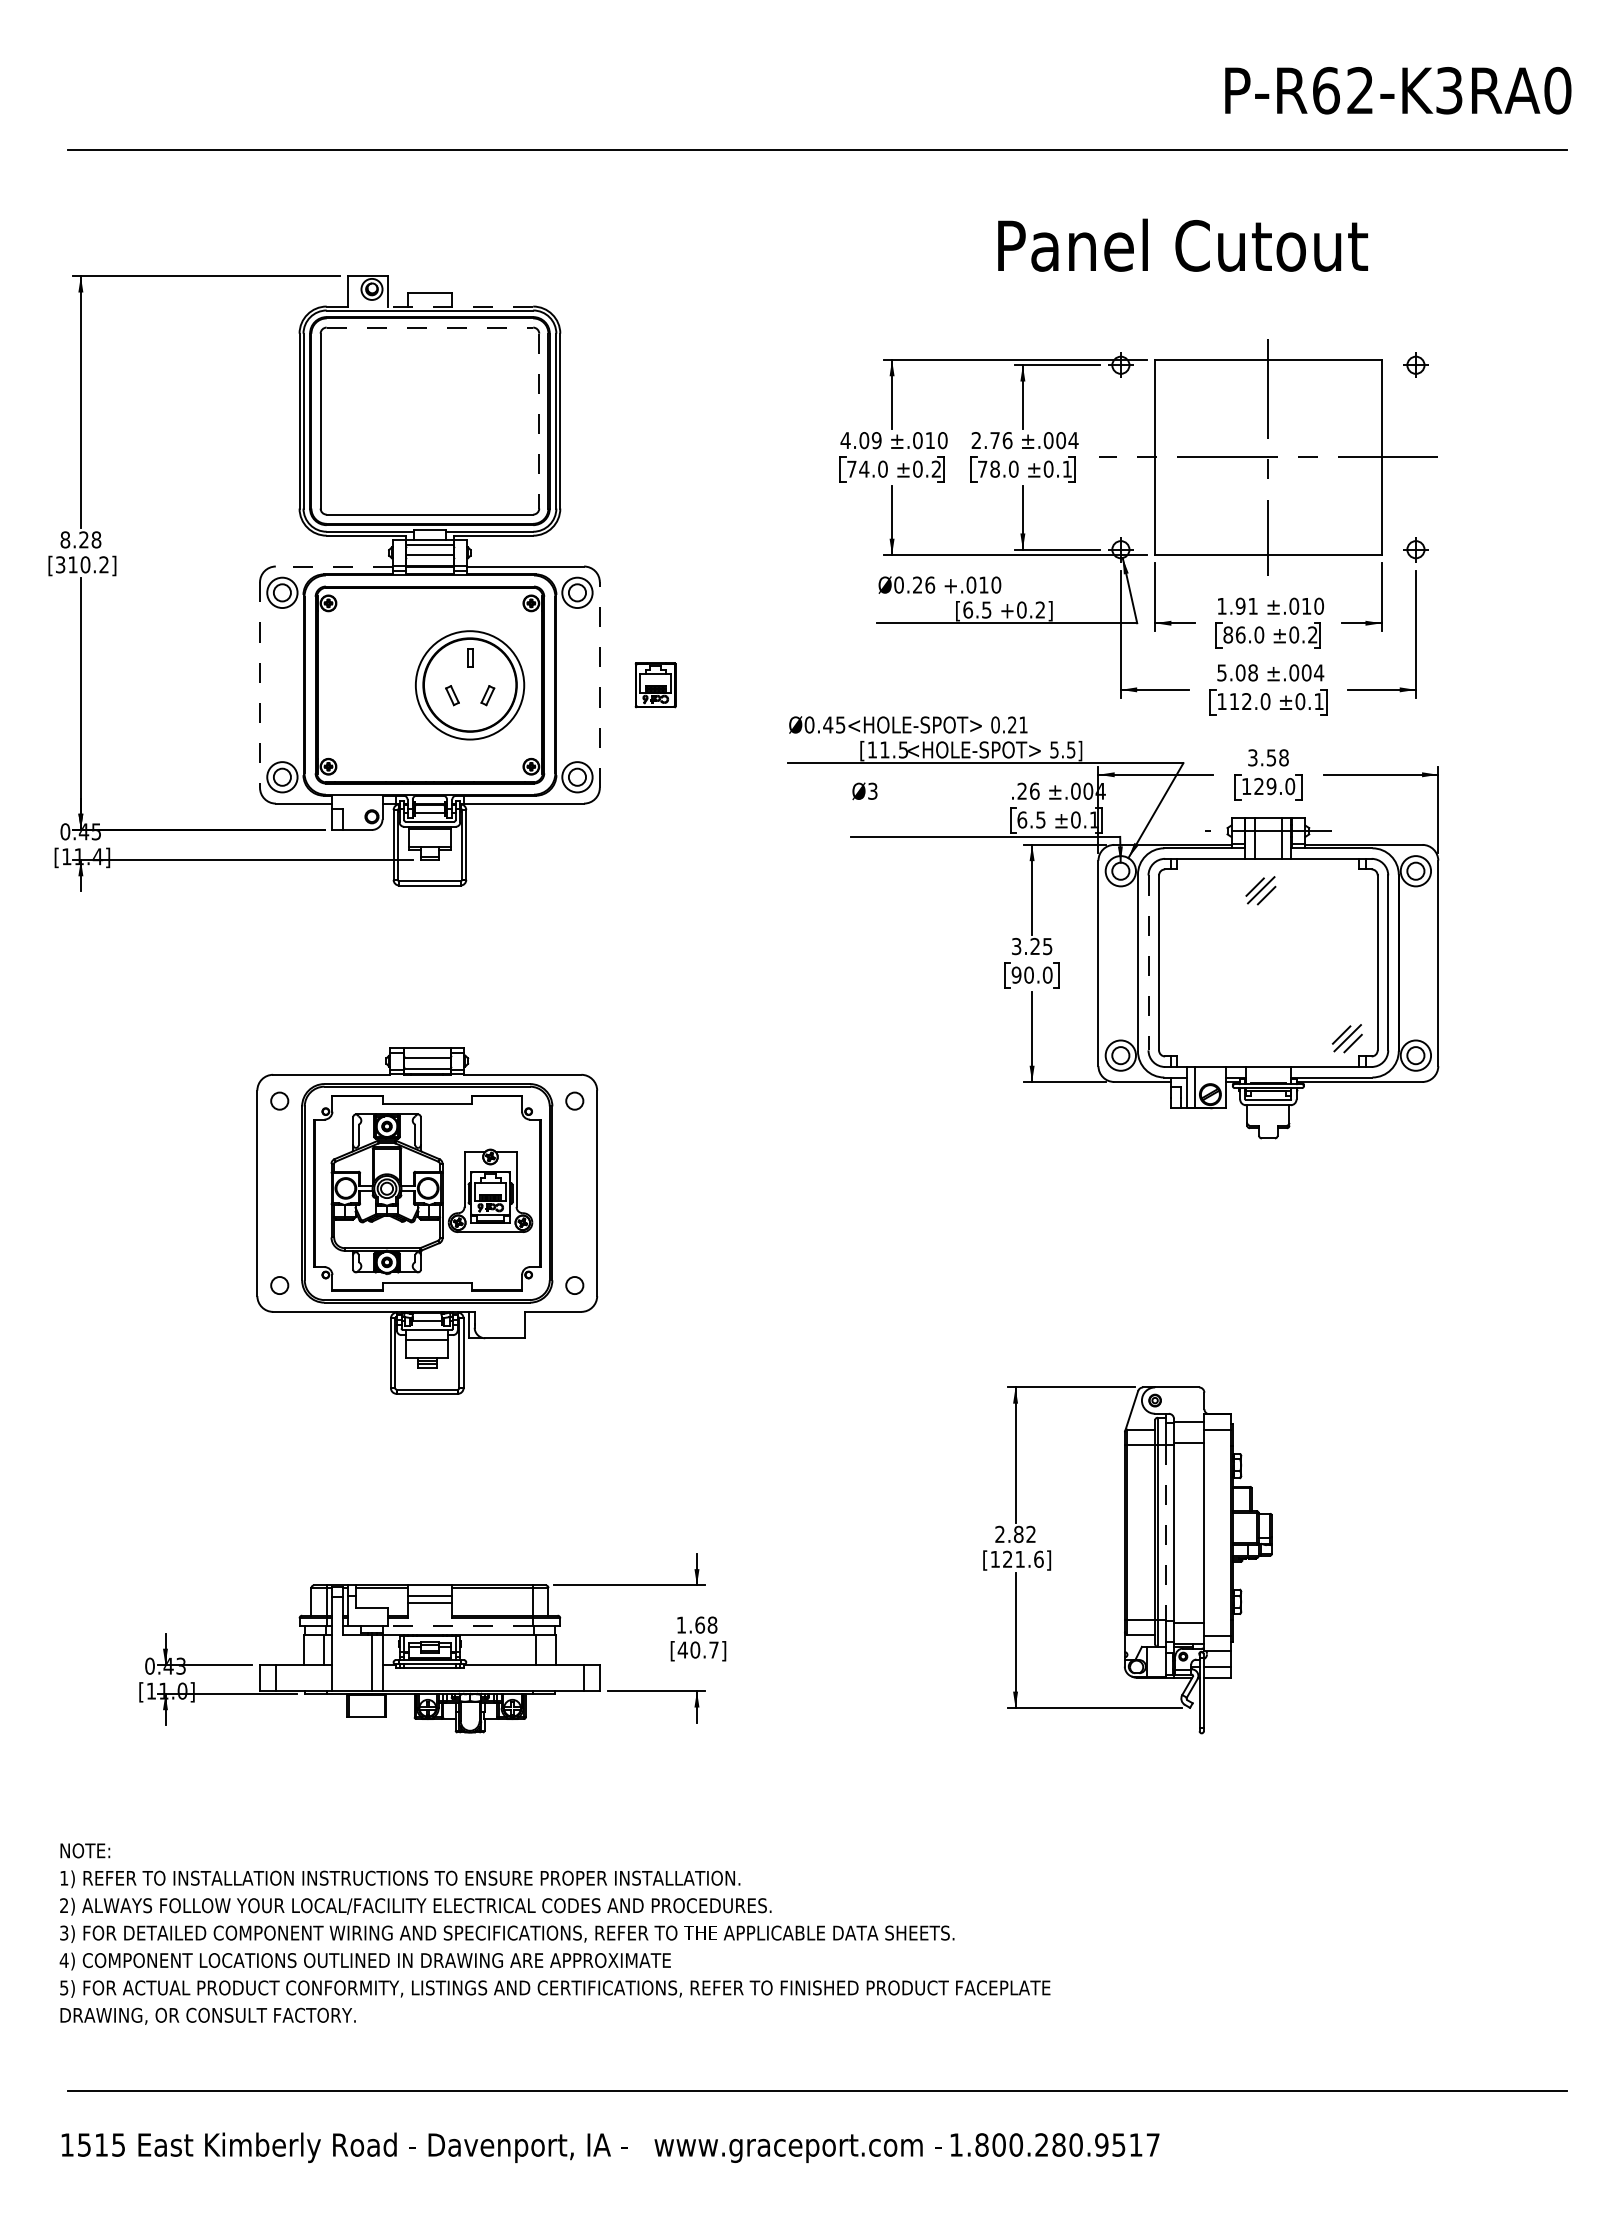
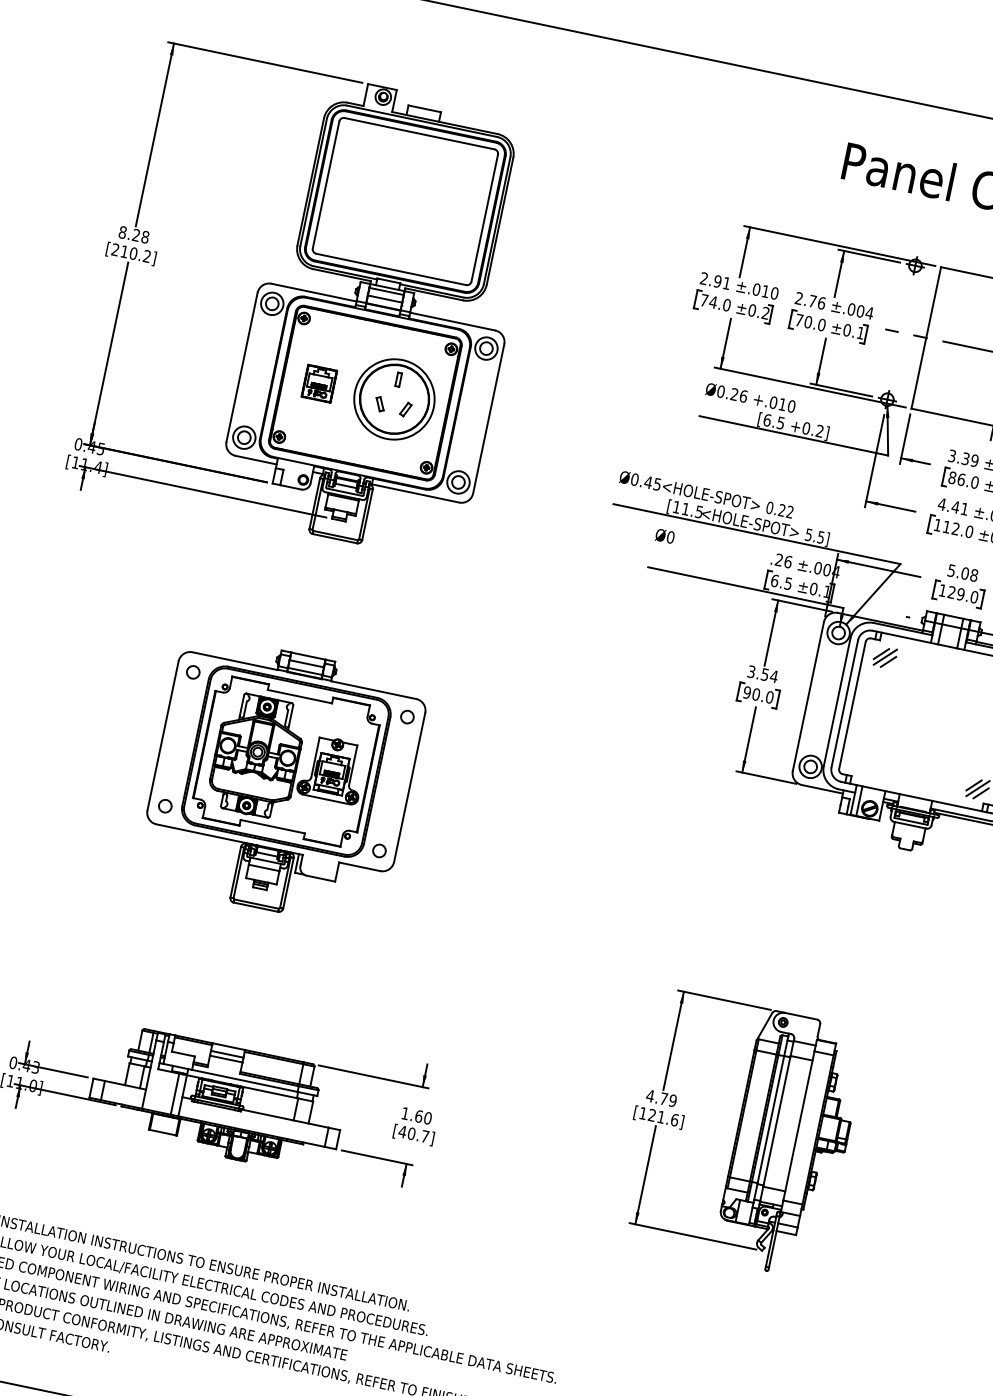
line: (460, 306) -> (444, 123), dashed -> solid
line: (430, 327) -> (420, 133), dashed -> solid
line: (539, 421) -> (484, 218), dashed -> solid
text: (860, 440) -> (714, 280), 4.09 -> 2.91
text: (994, 469) -> (807, 322), 78.0 -> 70.0
text: (60, 564) -> (115, 249), [310.2] -> [210.2]
line: (334, 566) -> (314, 292), dashed -> solid
text: (1237, 605) -> (963, 457), 1.91 -> 3.39
text: (1236, 672) -> (952, 506), 5.08 -> 4.41
line: (260, 685) -> (242, 367), dashed -> solid
line: (599, 685) -> (488, 419), dashed -> solid
part: (655, 685) -> (319, 383), moved
text: (1023, 724) -> (790, 511), 0.21 -> 0.22
text: (1262, 757) -> (958, 571), 3.58 -> 5.08
text: (872, 790) -> (670, 536), Ø3 -> Ø0
part: (1260, 890) -> (884, 657), moved
text: (1041, 946) -> (769, 675), 3.25 -> 3.54
line: (1148, 963) -> (844, 704), dashed -> solid
line: (1165, 1532) -> (770, 1119), dashed -> solid
text: (1014, 1534) -> (660, 1098), 2.82 -> 4.79
text: (712, 1624) -> (428, 1117), 1.68 -> 1.60
line: (460, 1626) -> (244, 1081), dashed -> solid

